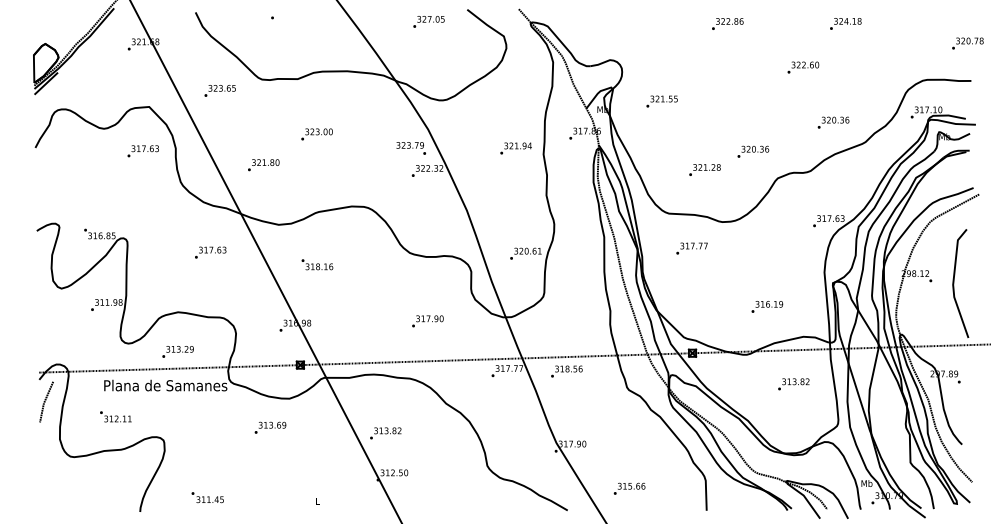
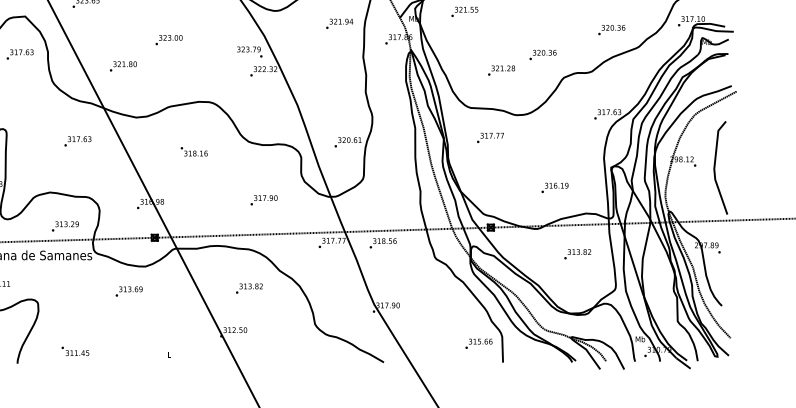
text: (515, 148) -> (339, 23), moved
text: (317, 264) -> (194, 151), moved
text: (177, 351) -> (64, 226), moved
text: (385, 433) -> (249, 288), moved
text: (629, 488) -> (478, 343), moved

